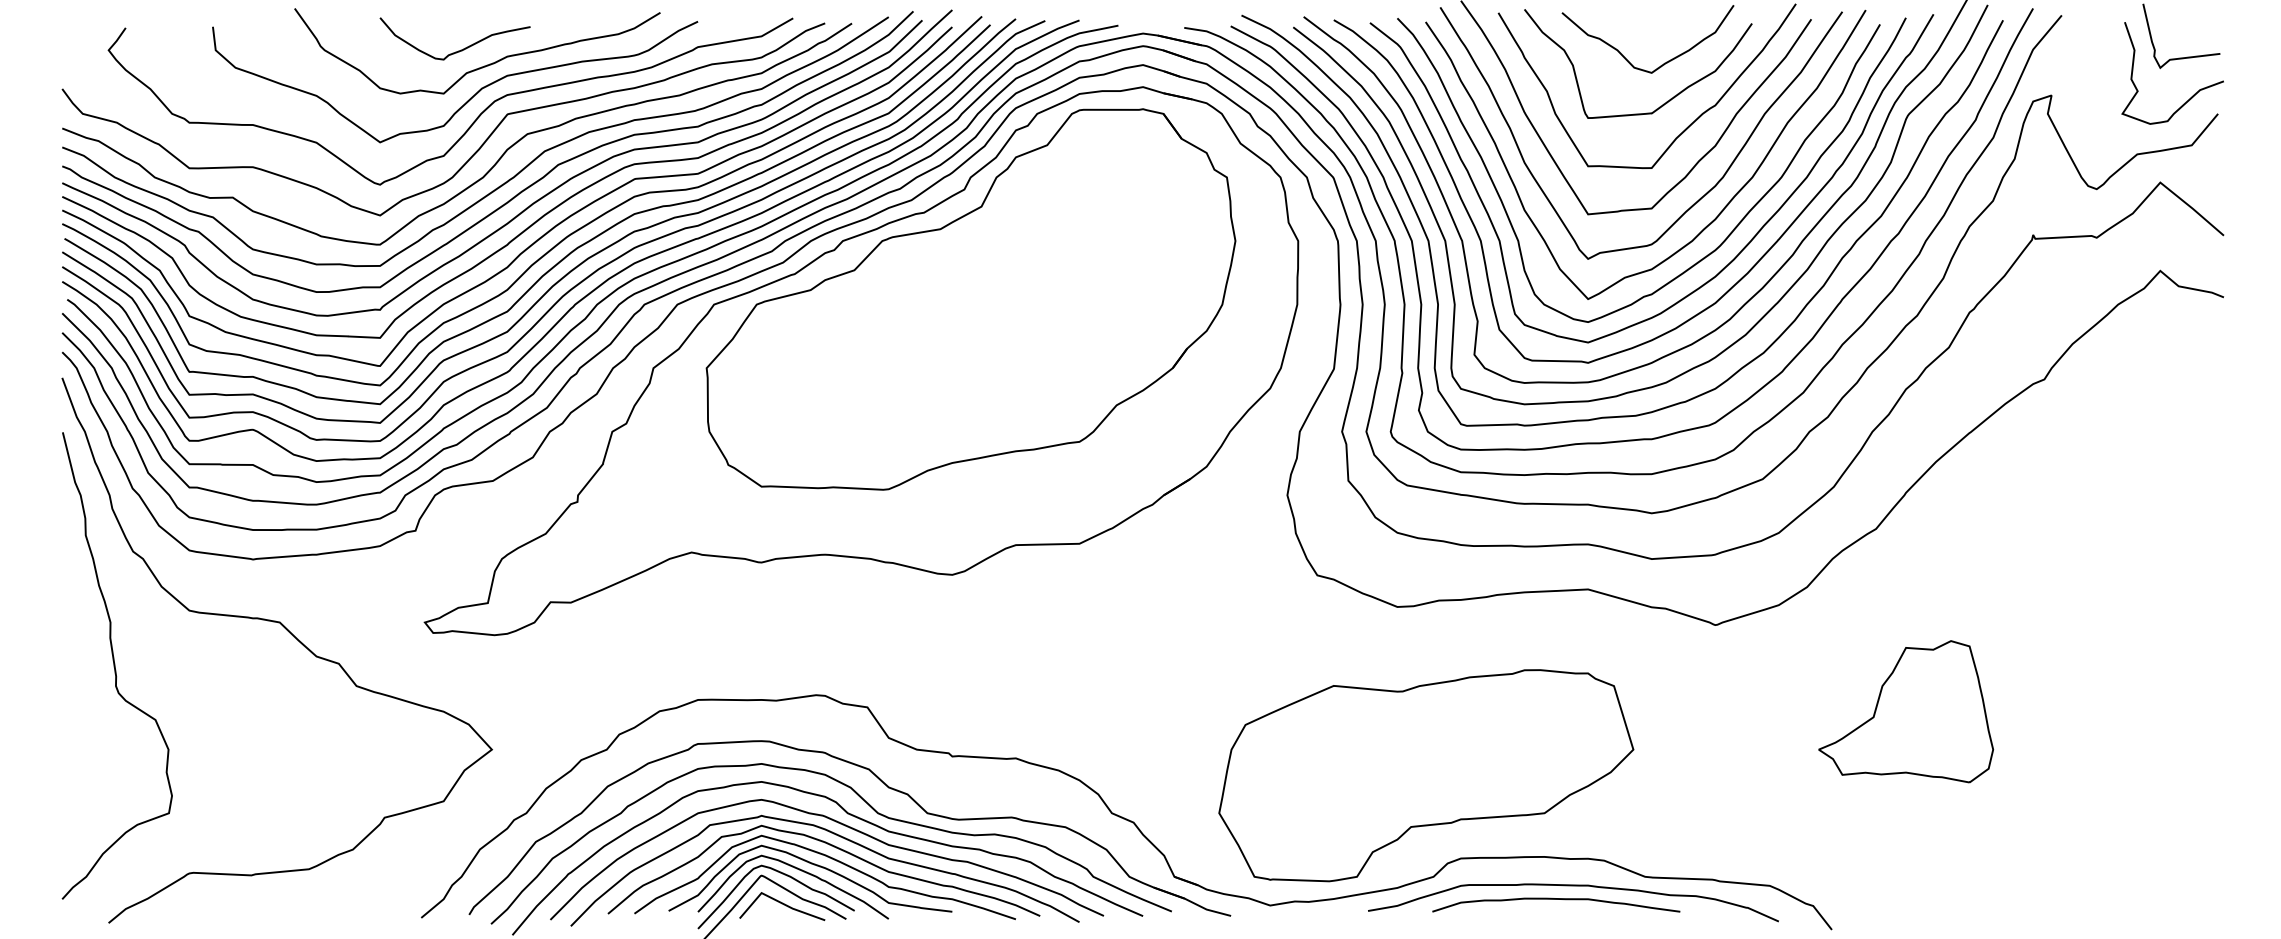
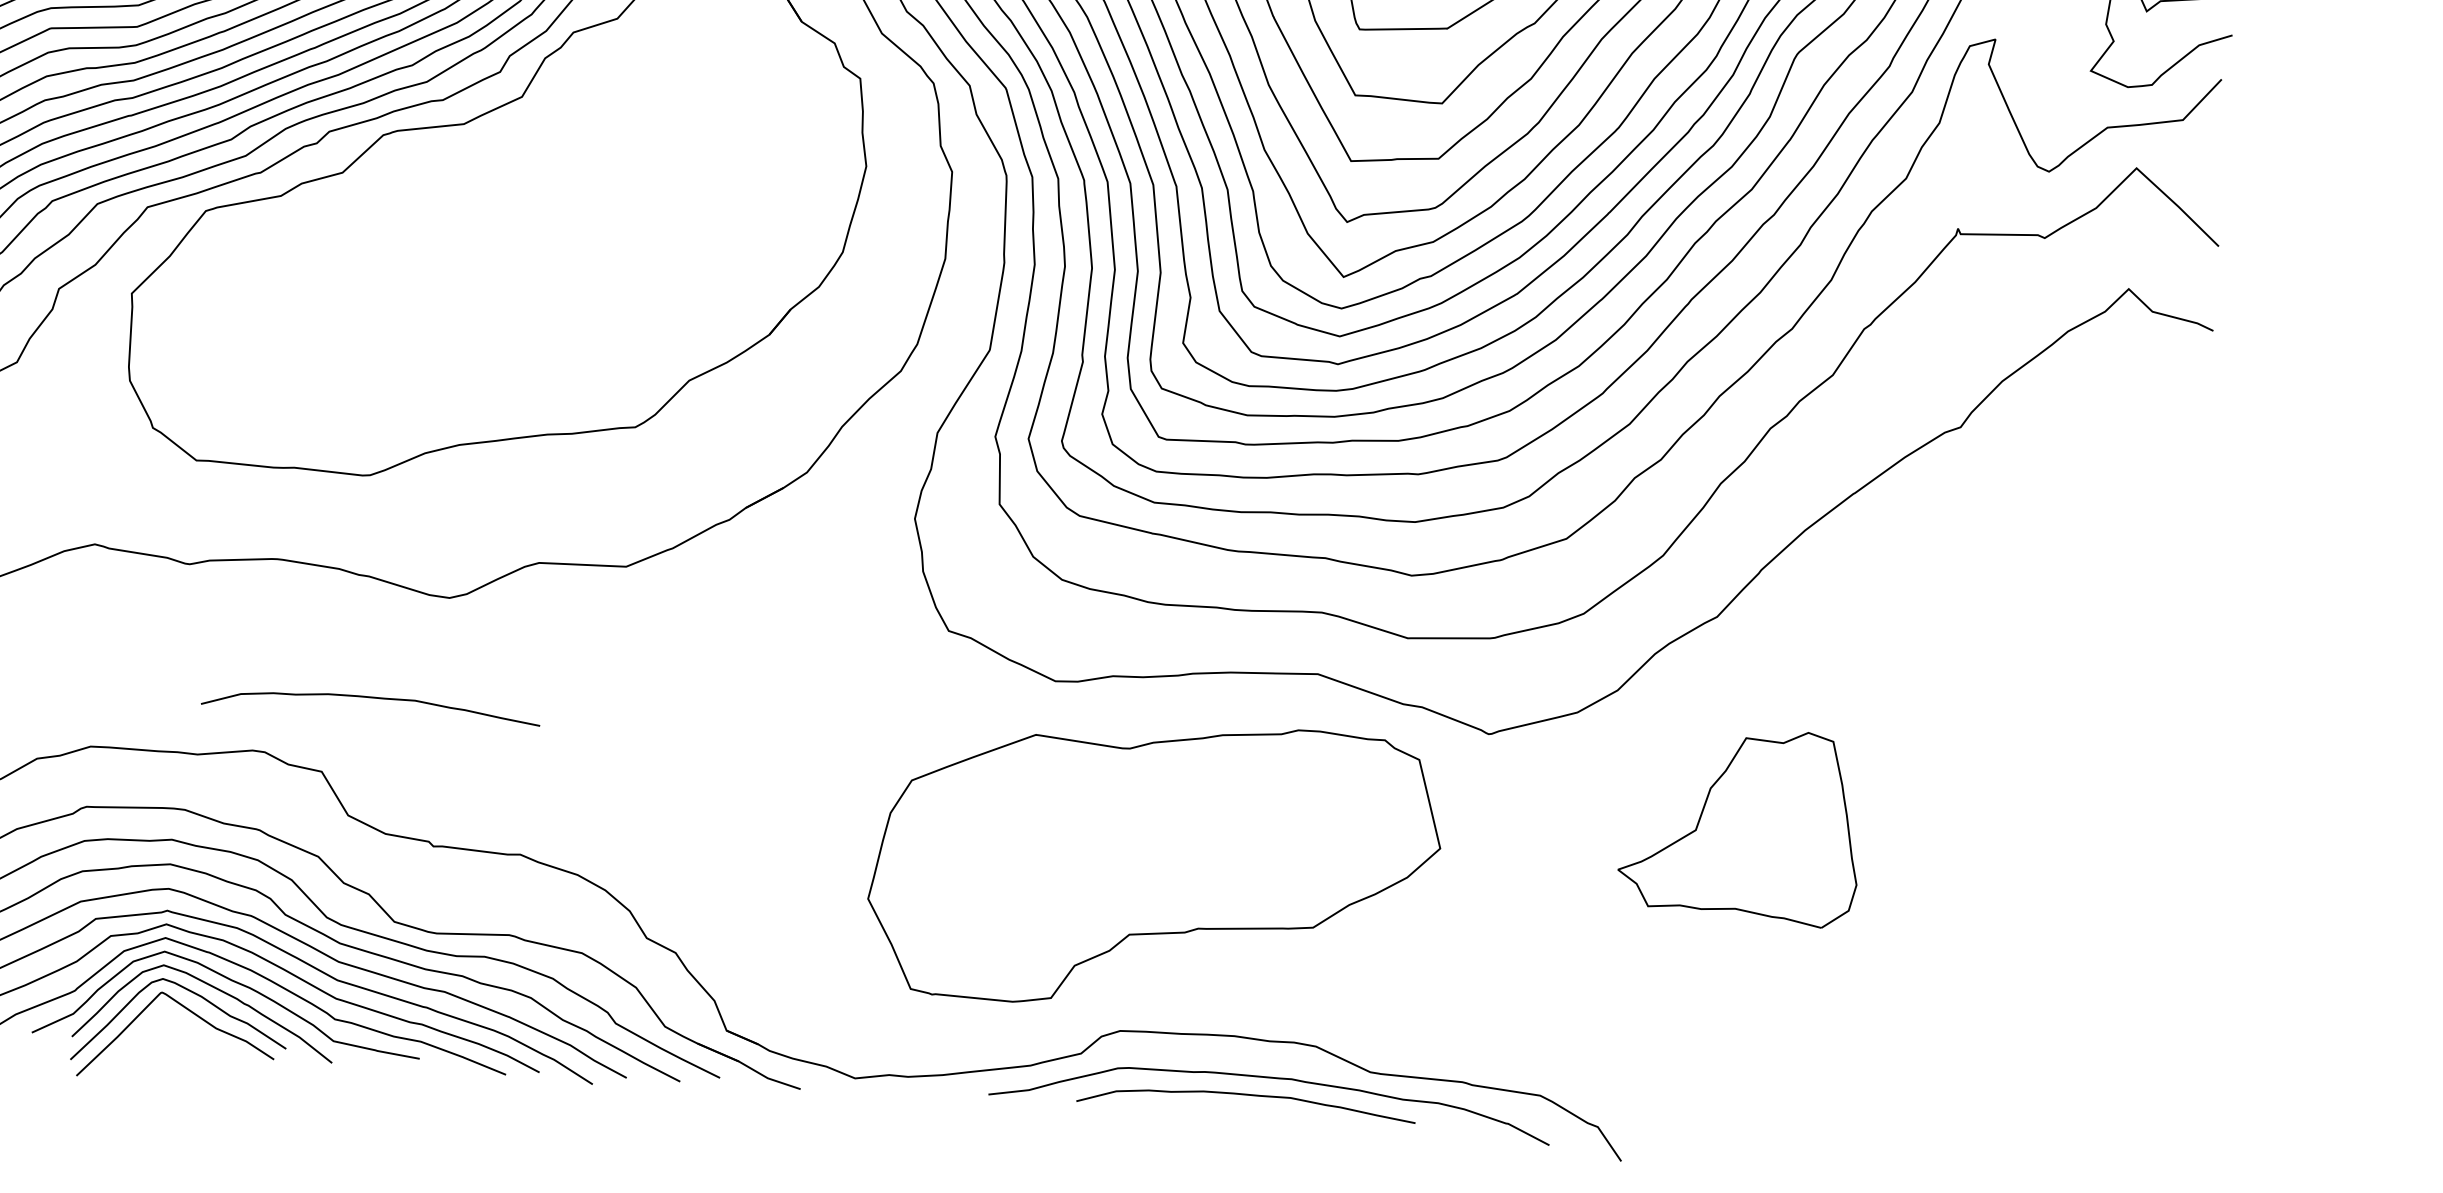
curve: (900, 651) -> (371, 698), added
part: (1906, 711) -> (1741, 825), moved
part: (1426, 775) -> (1154, 865), moved
line: (782, 904) -> (188, 1033), removed

